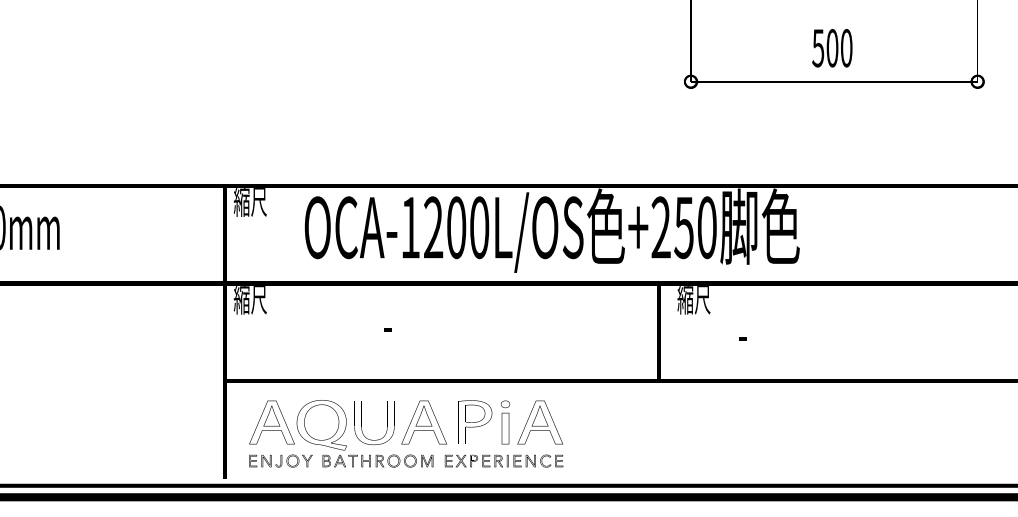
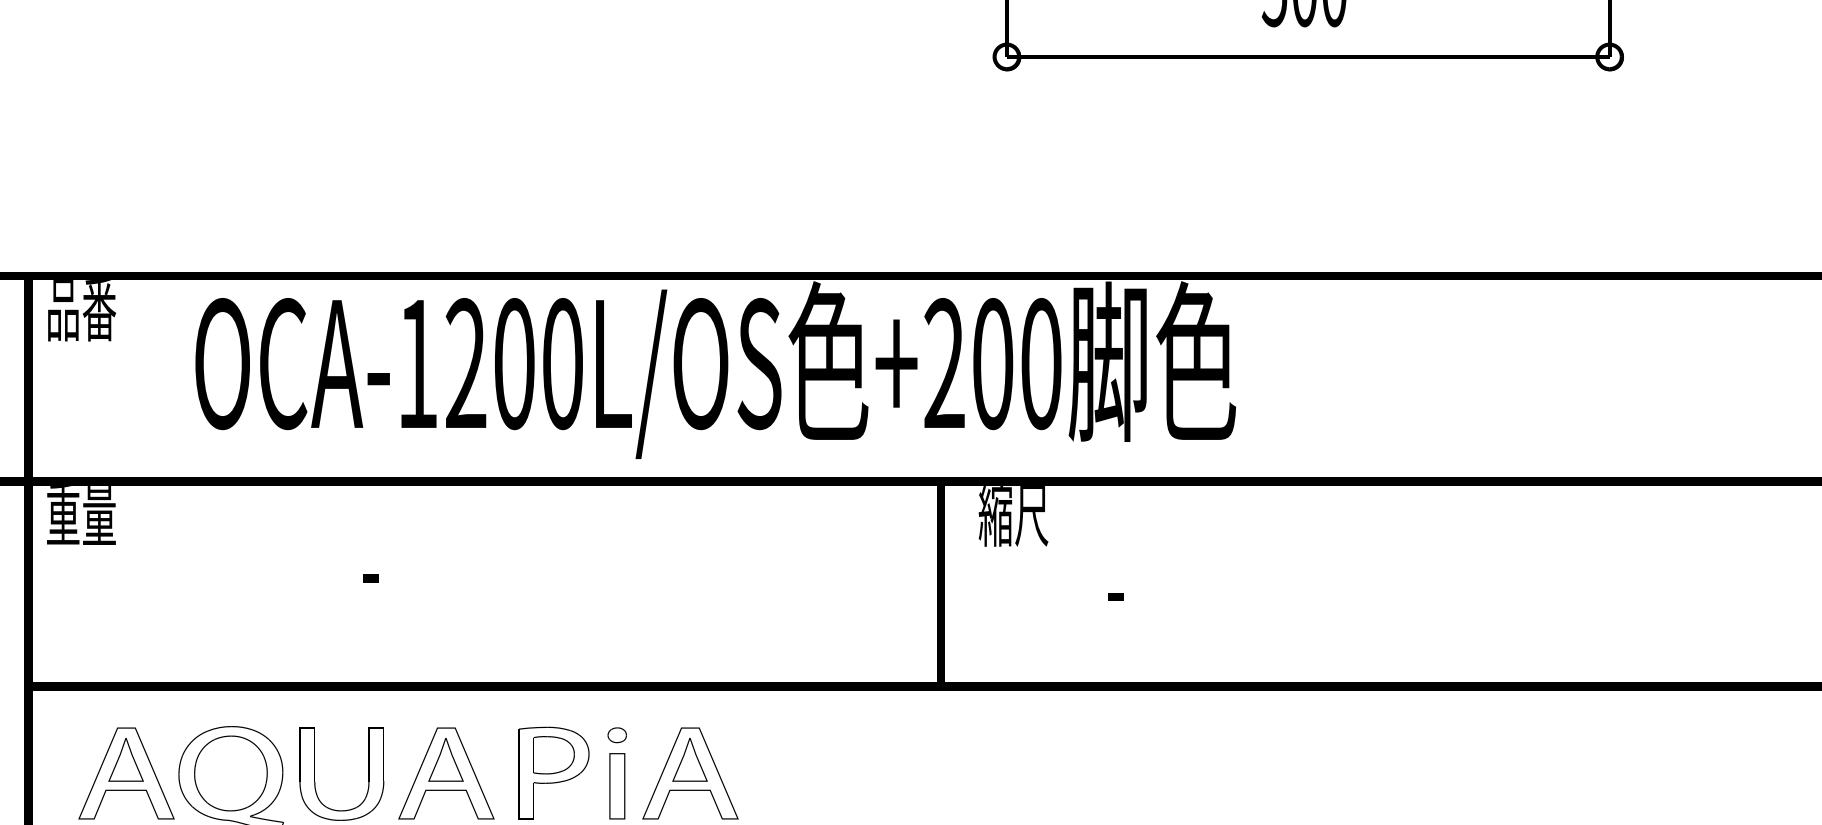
text: (249, 202) -> (79, 310), 縮尺 -> 品番
text: (683, 227) -> (991, 363), +250 -> +200
text: (249, 300) -> (79, 516), 縮尺 -> 重量

